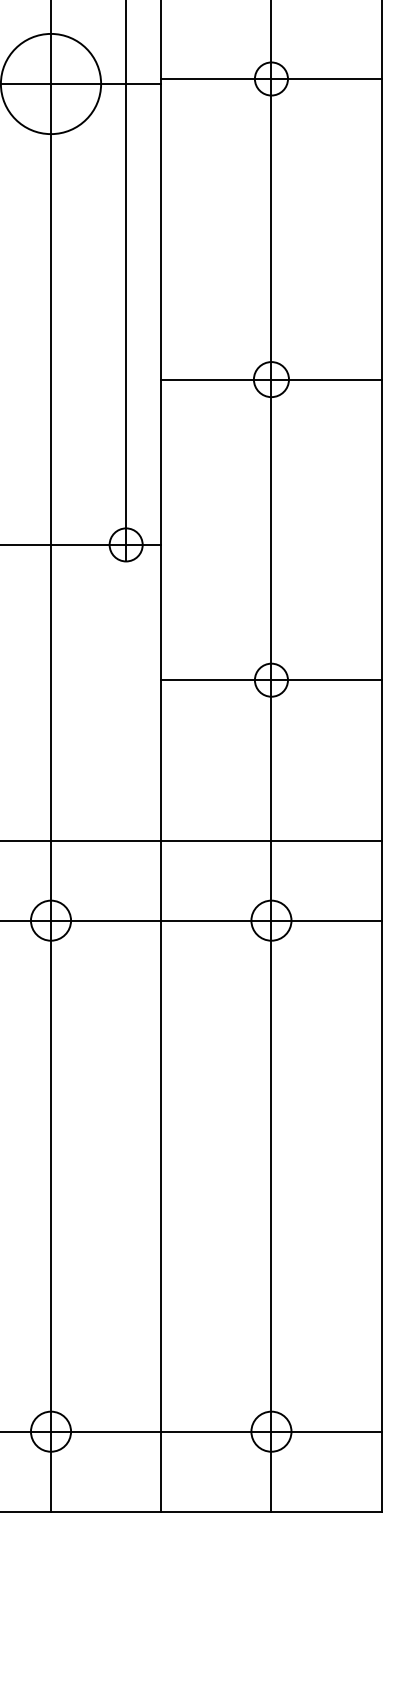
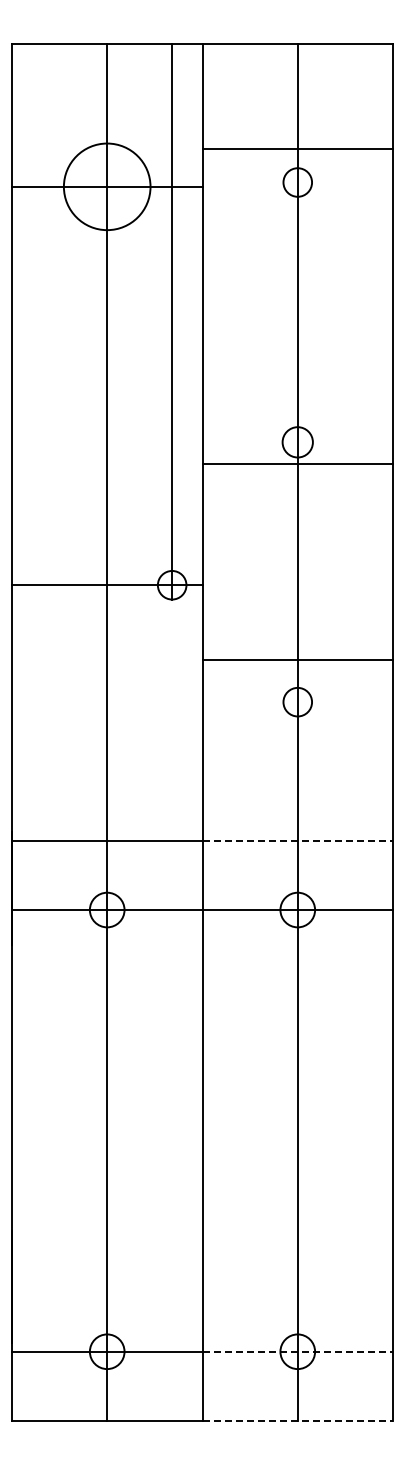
line: (271, 78) -> (297, 148), moved
line: (271, 379) -> (297, 464), moved
line: (271, 680) -> (297, 660), moved
line: (272, 840) -> (298, 840), solid -> dashed
line: (272, 1431) -> (298, 1351), solid -> dashed
line: (272, 1512) -> (298, 1421), solid -> dashed

